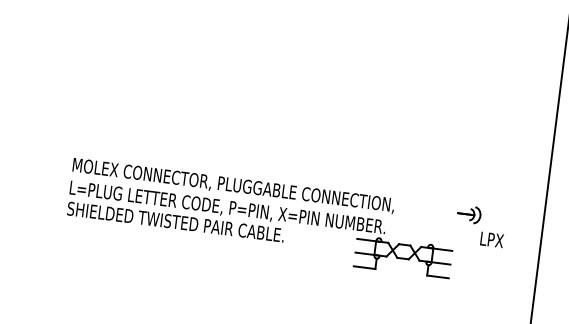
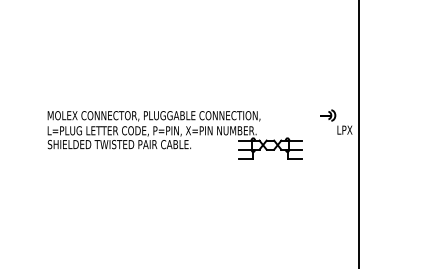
part: (481, 225) -> (336, 121), moved

